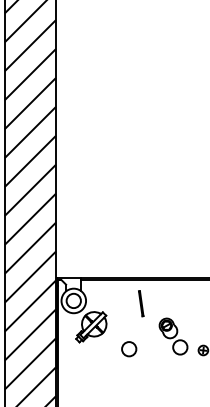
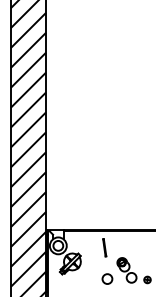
circle: (129, 348) -> (107, 278), moved

